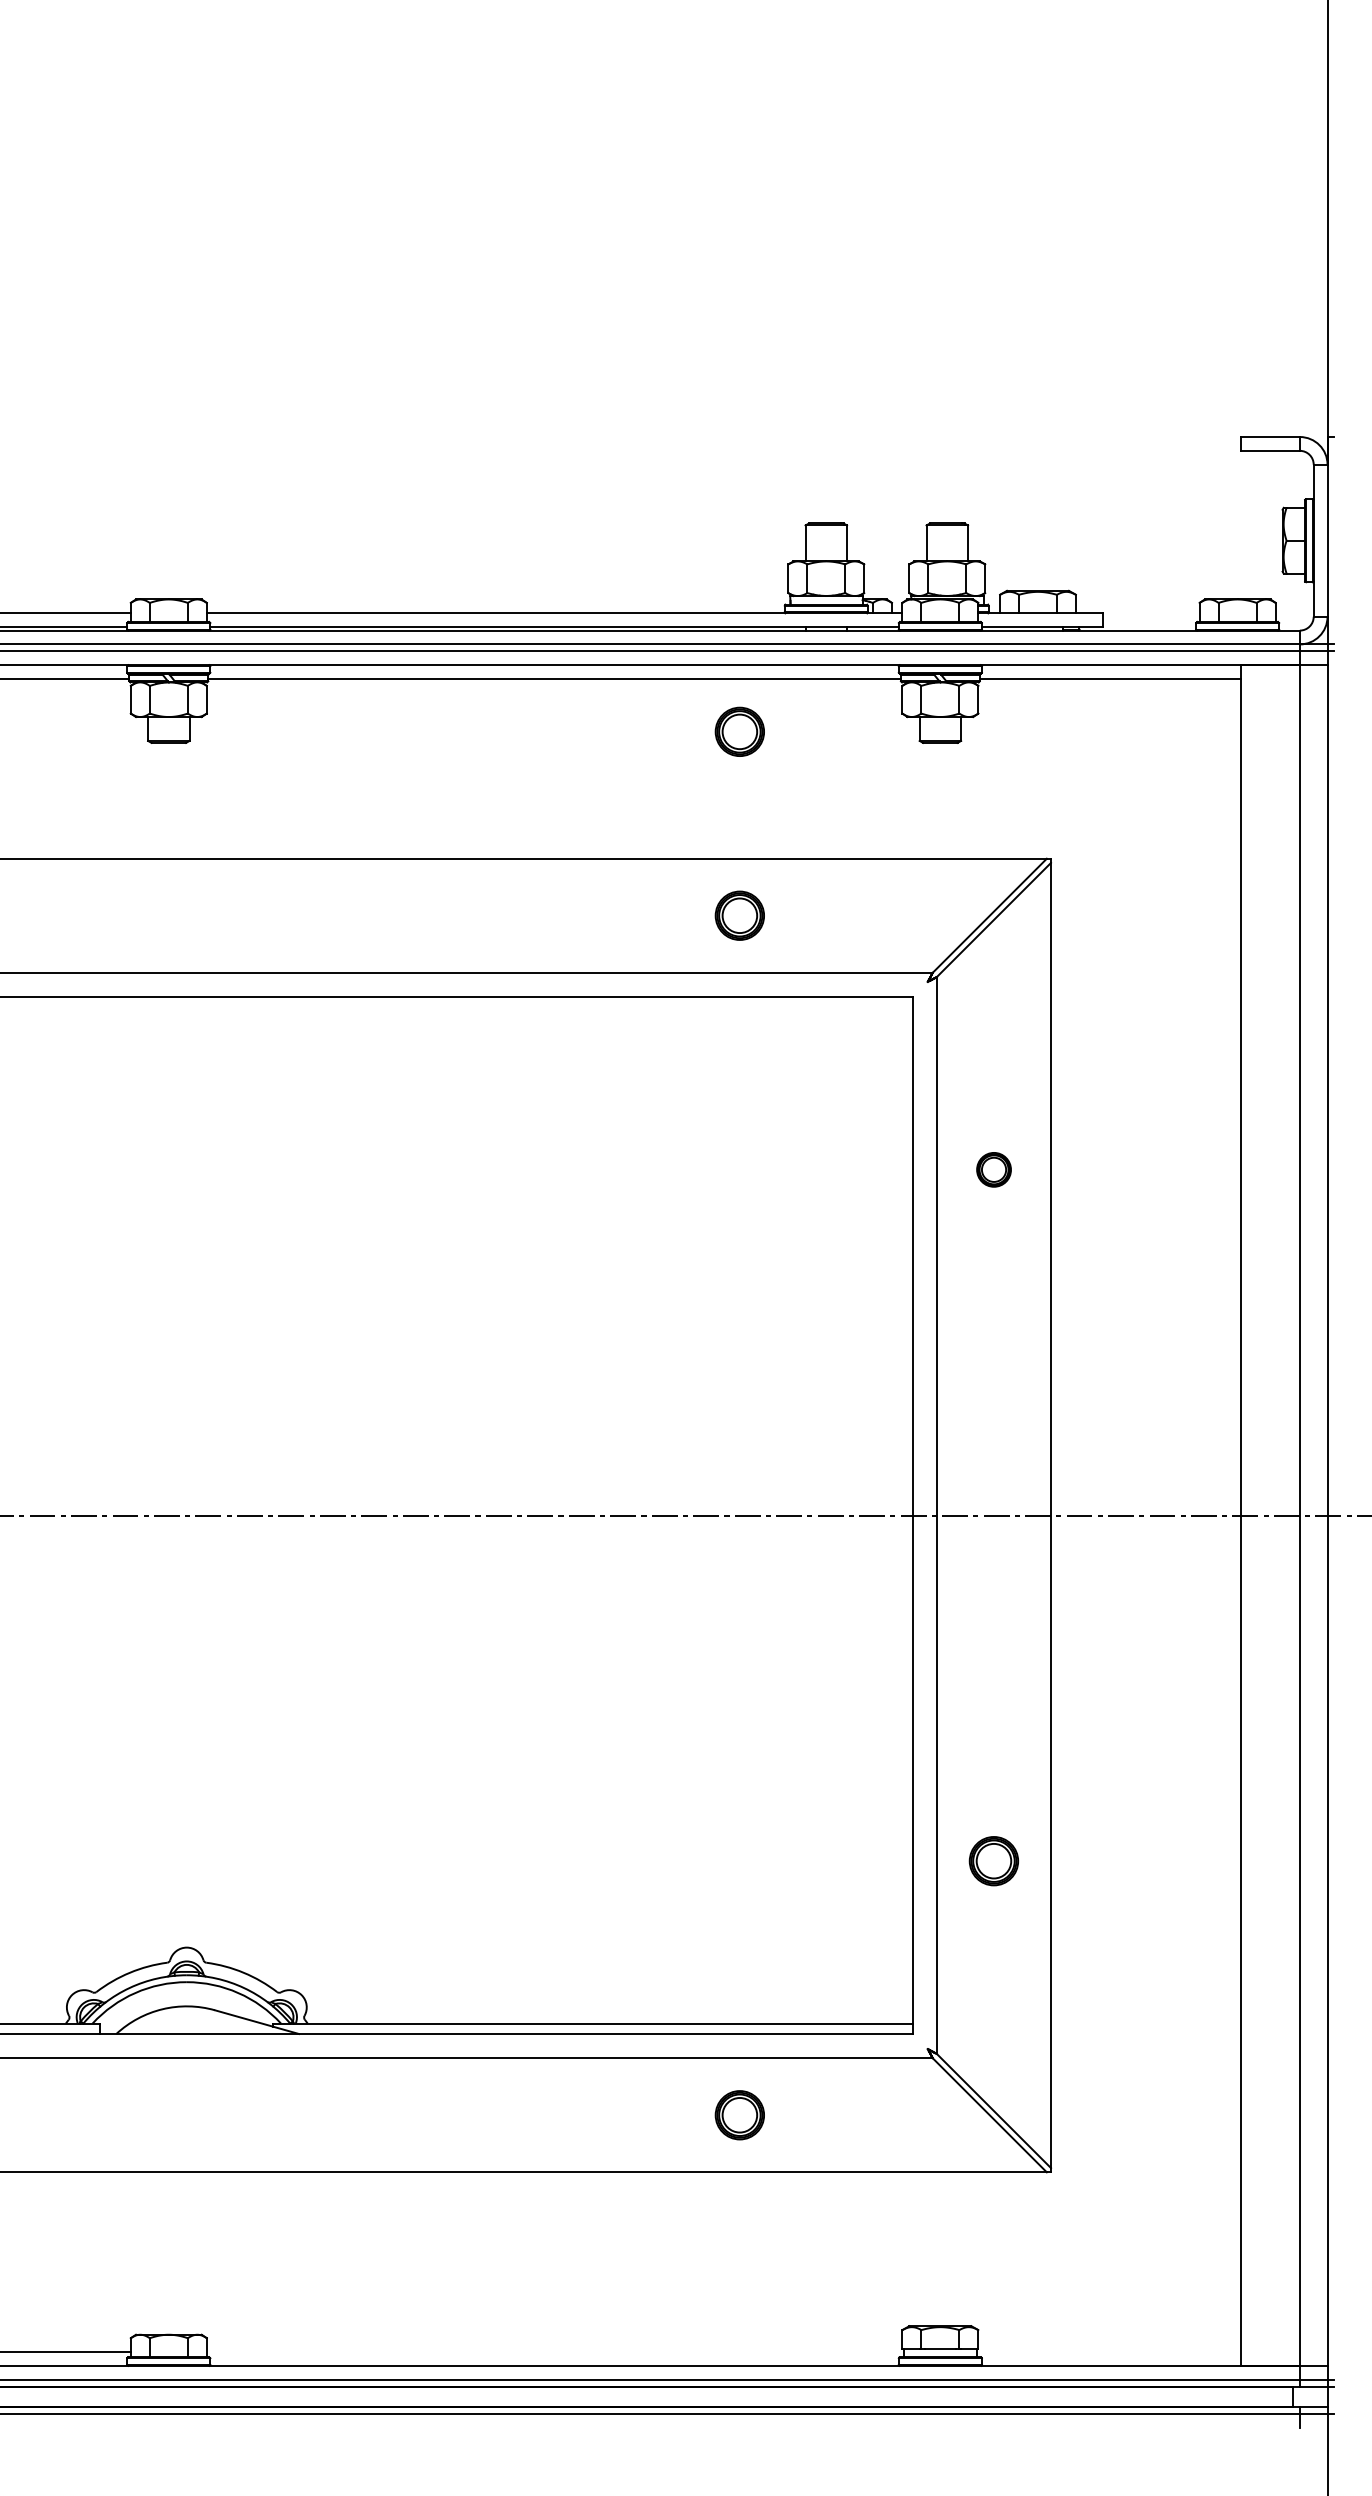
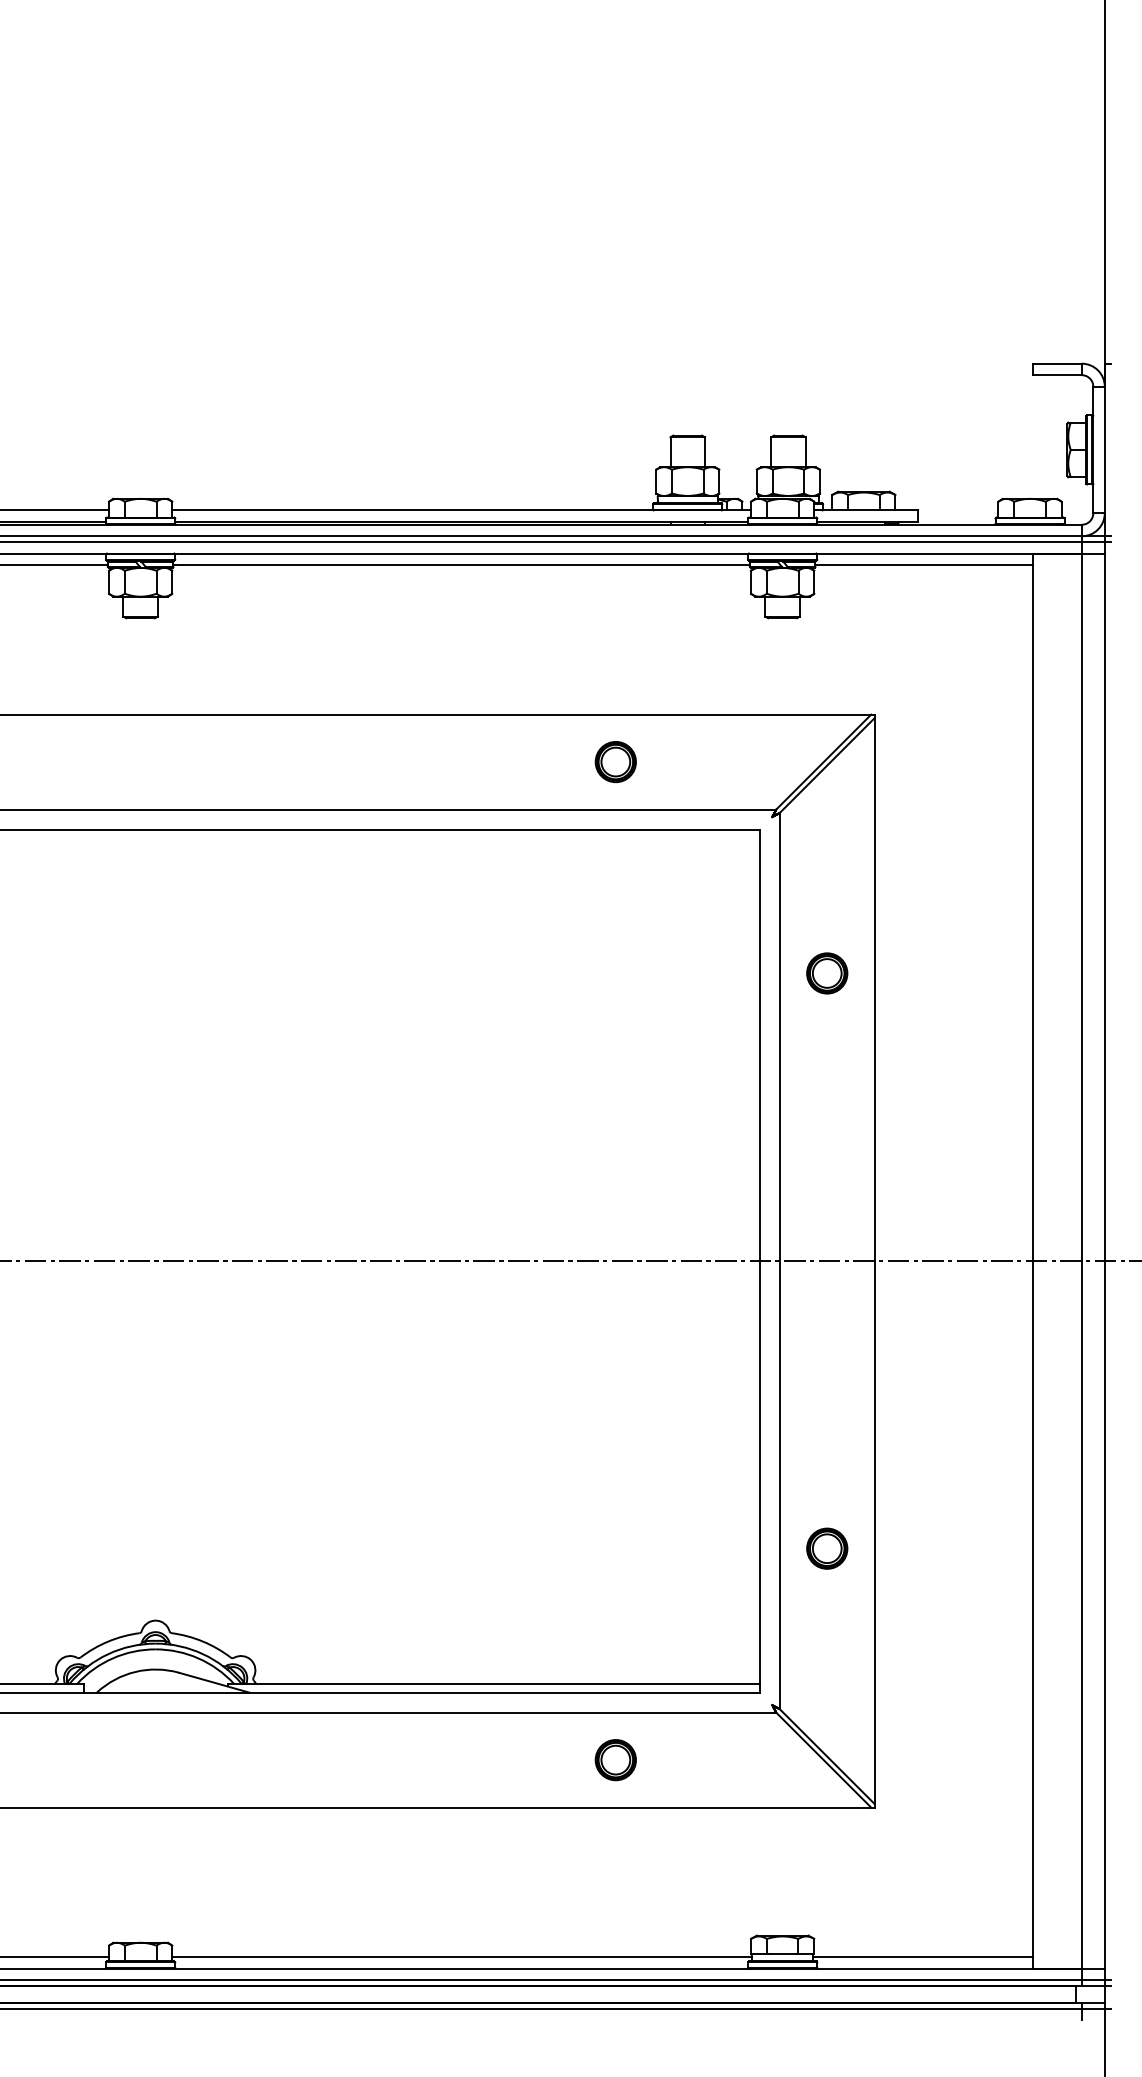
part: (739, 732) -> (615, 609), removed
part: (994, 1169) -> (827, 973), size x1.43
line: (555, 2352) -> (462, 1957), added
line: (1108, 2352) -> (922, 1957), added

